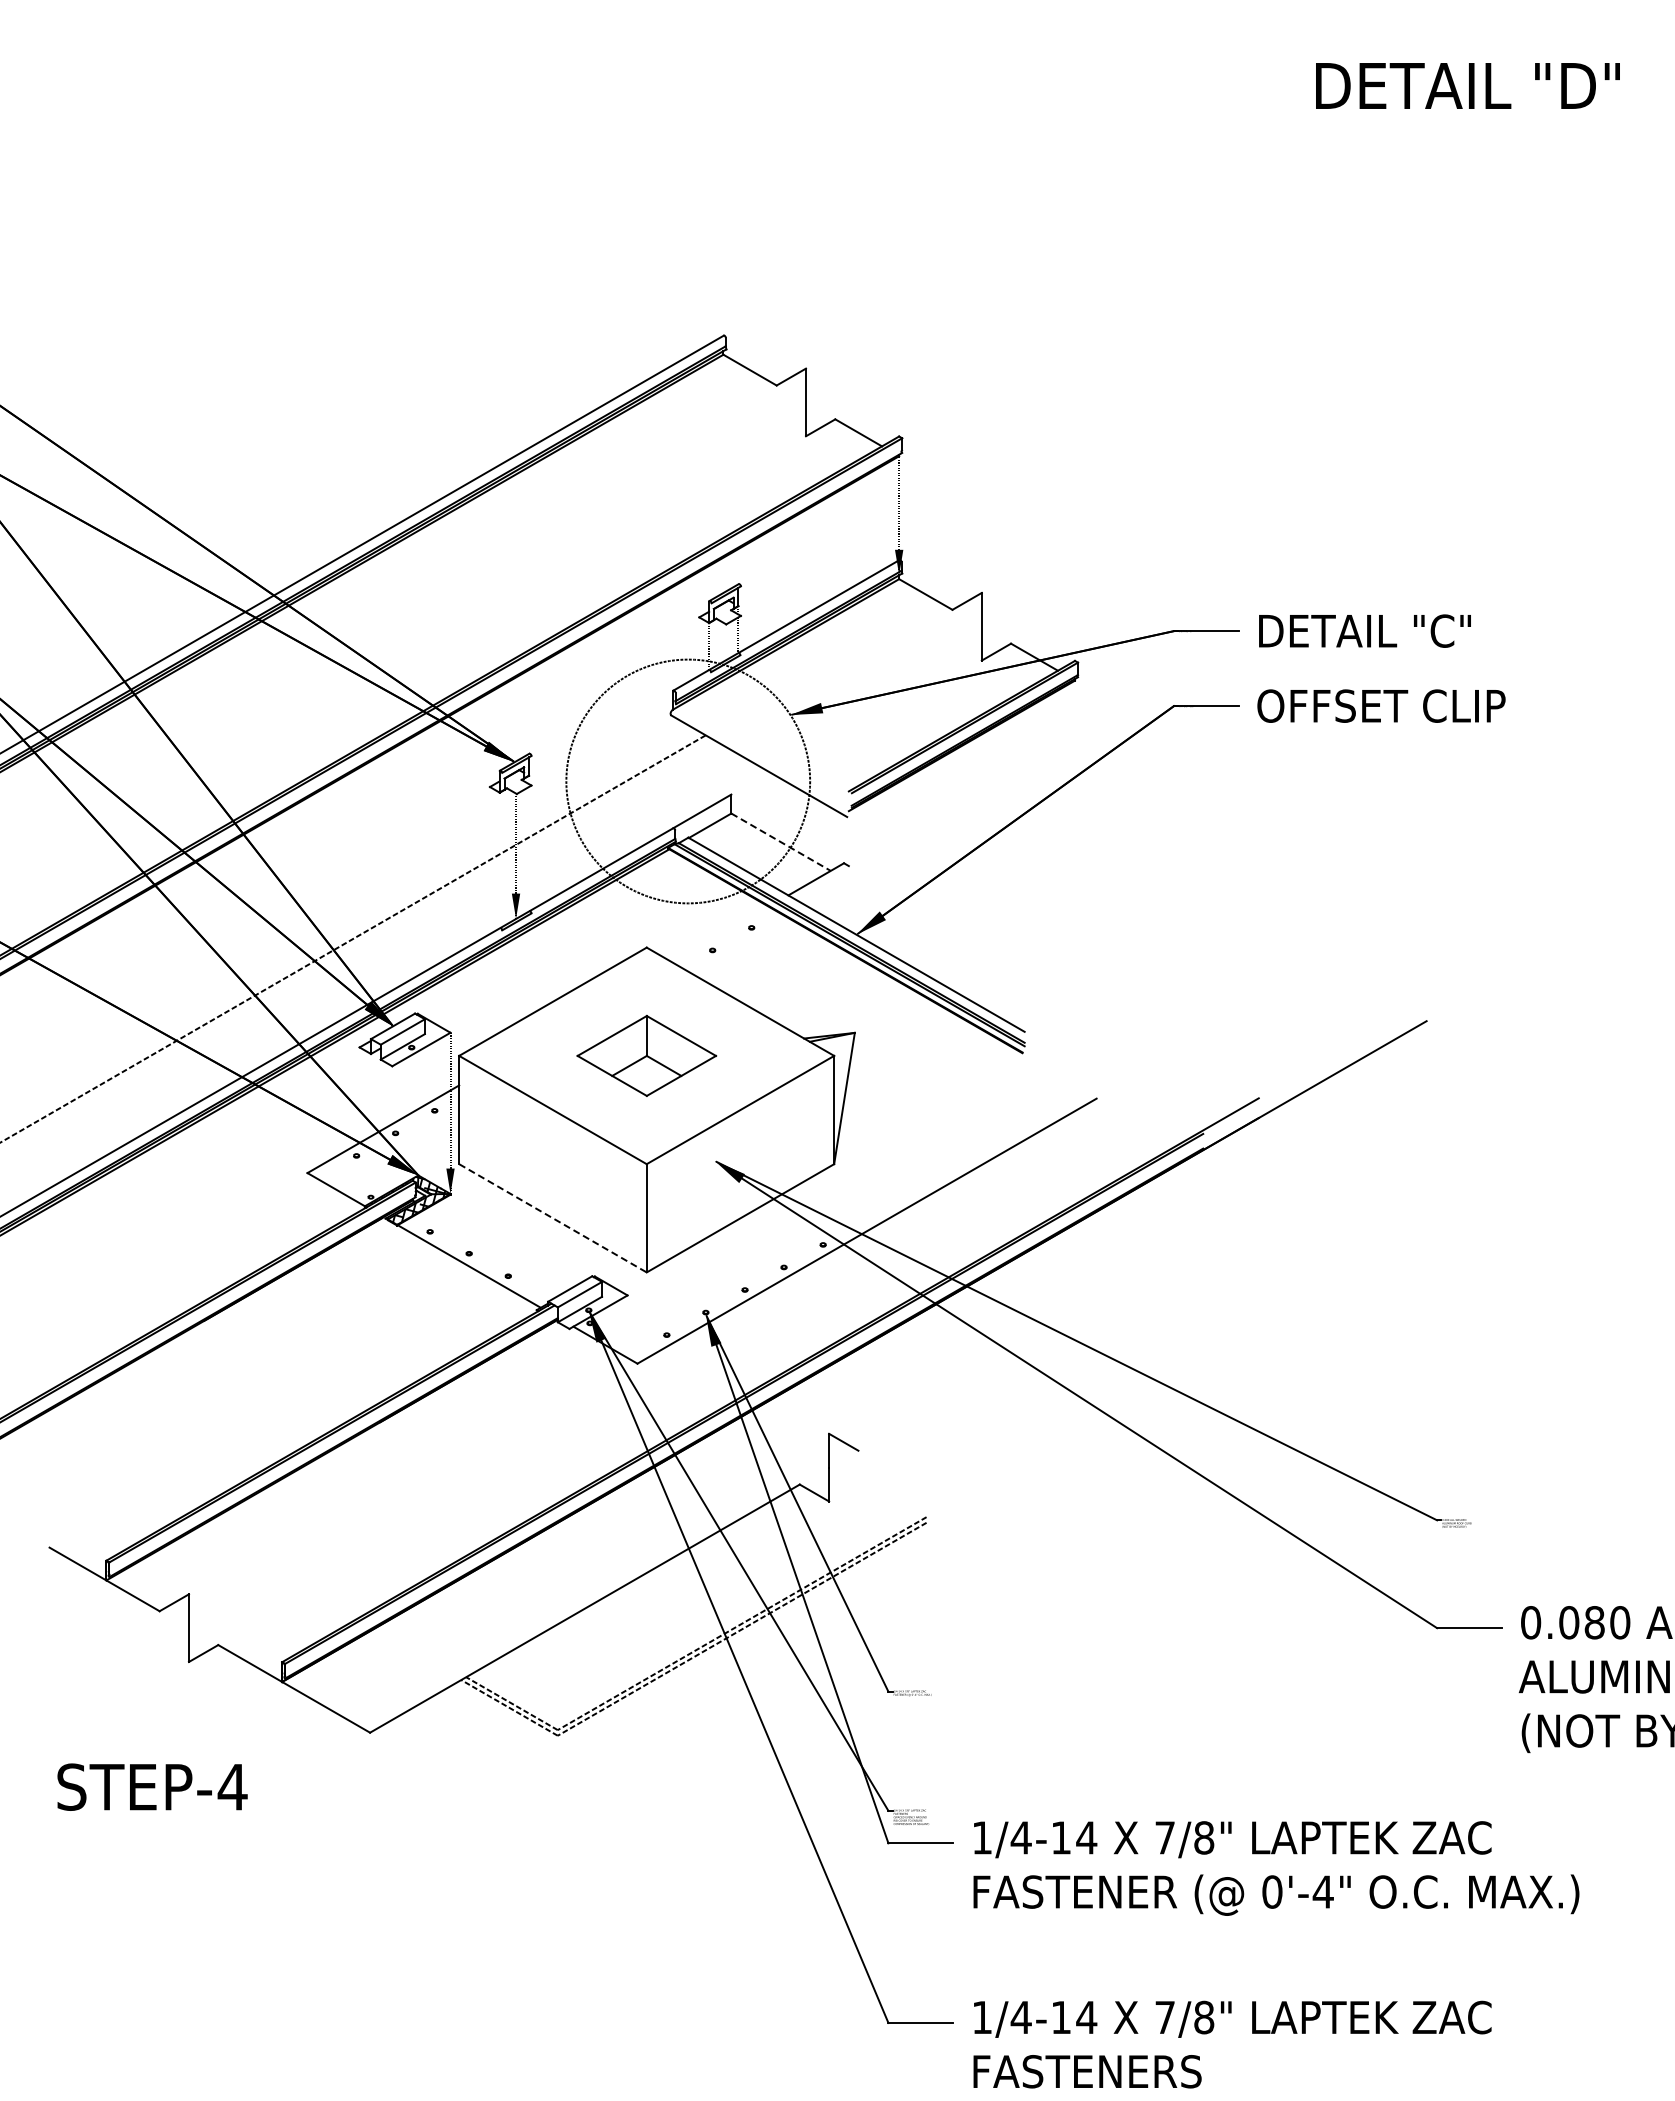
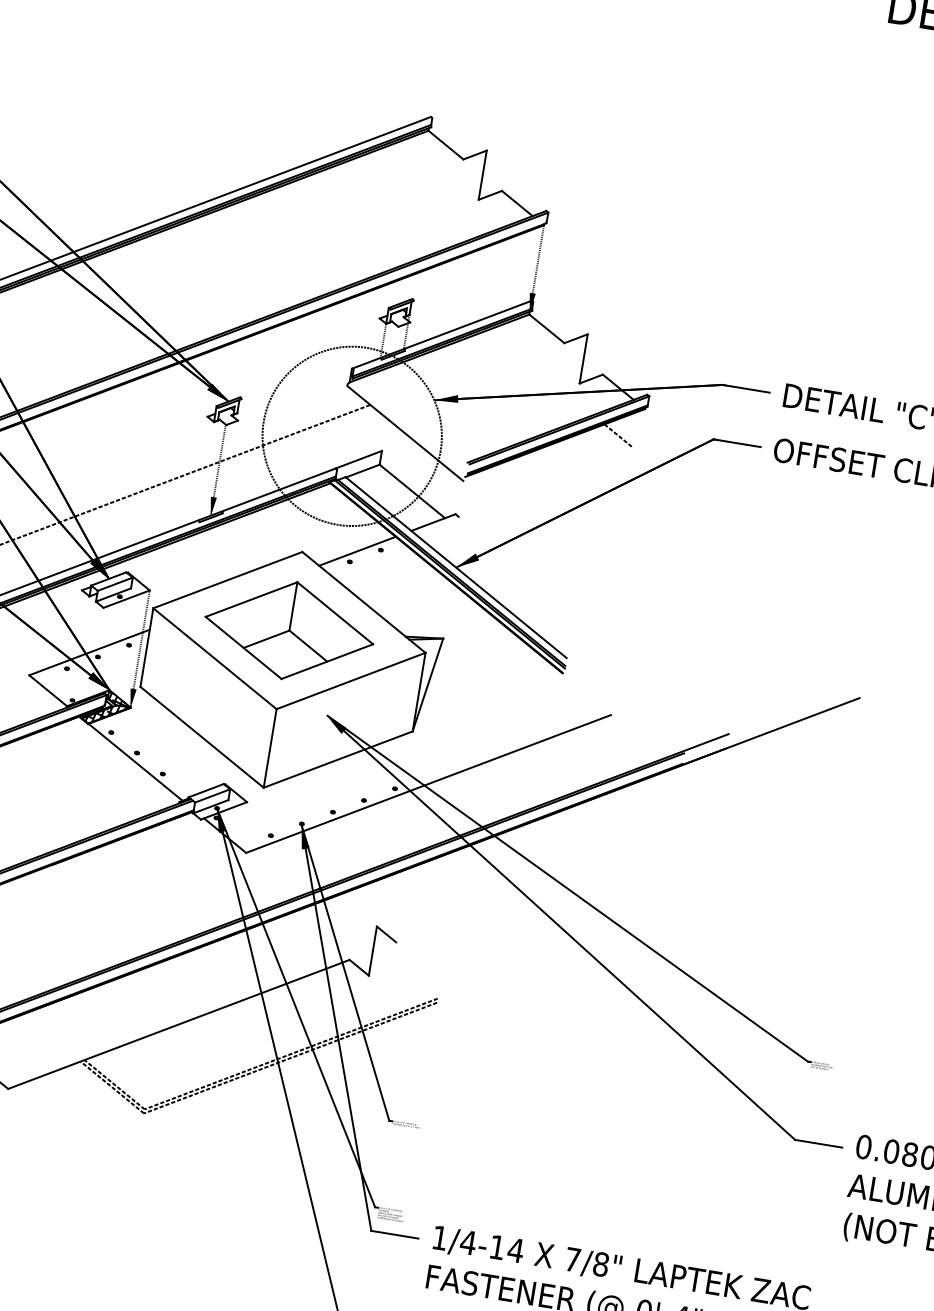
line: (1045, 722) -> (618, 435), added
line: (781, 842) -> (412, 491), dashed -> solid
line: (720, 934) -> (357, 551), added
part: (646, 1055) -> (289, 630), size x1.67
line: (553, 1218) -> (202, 737), dashed -> solid

